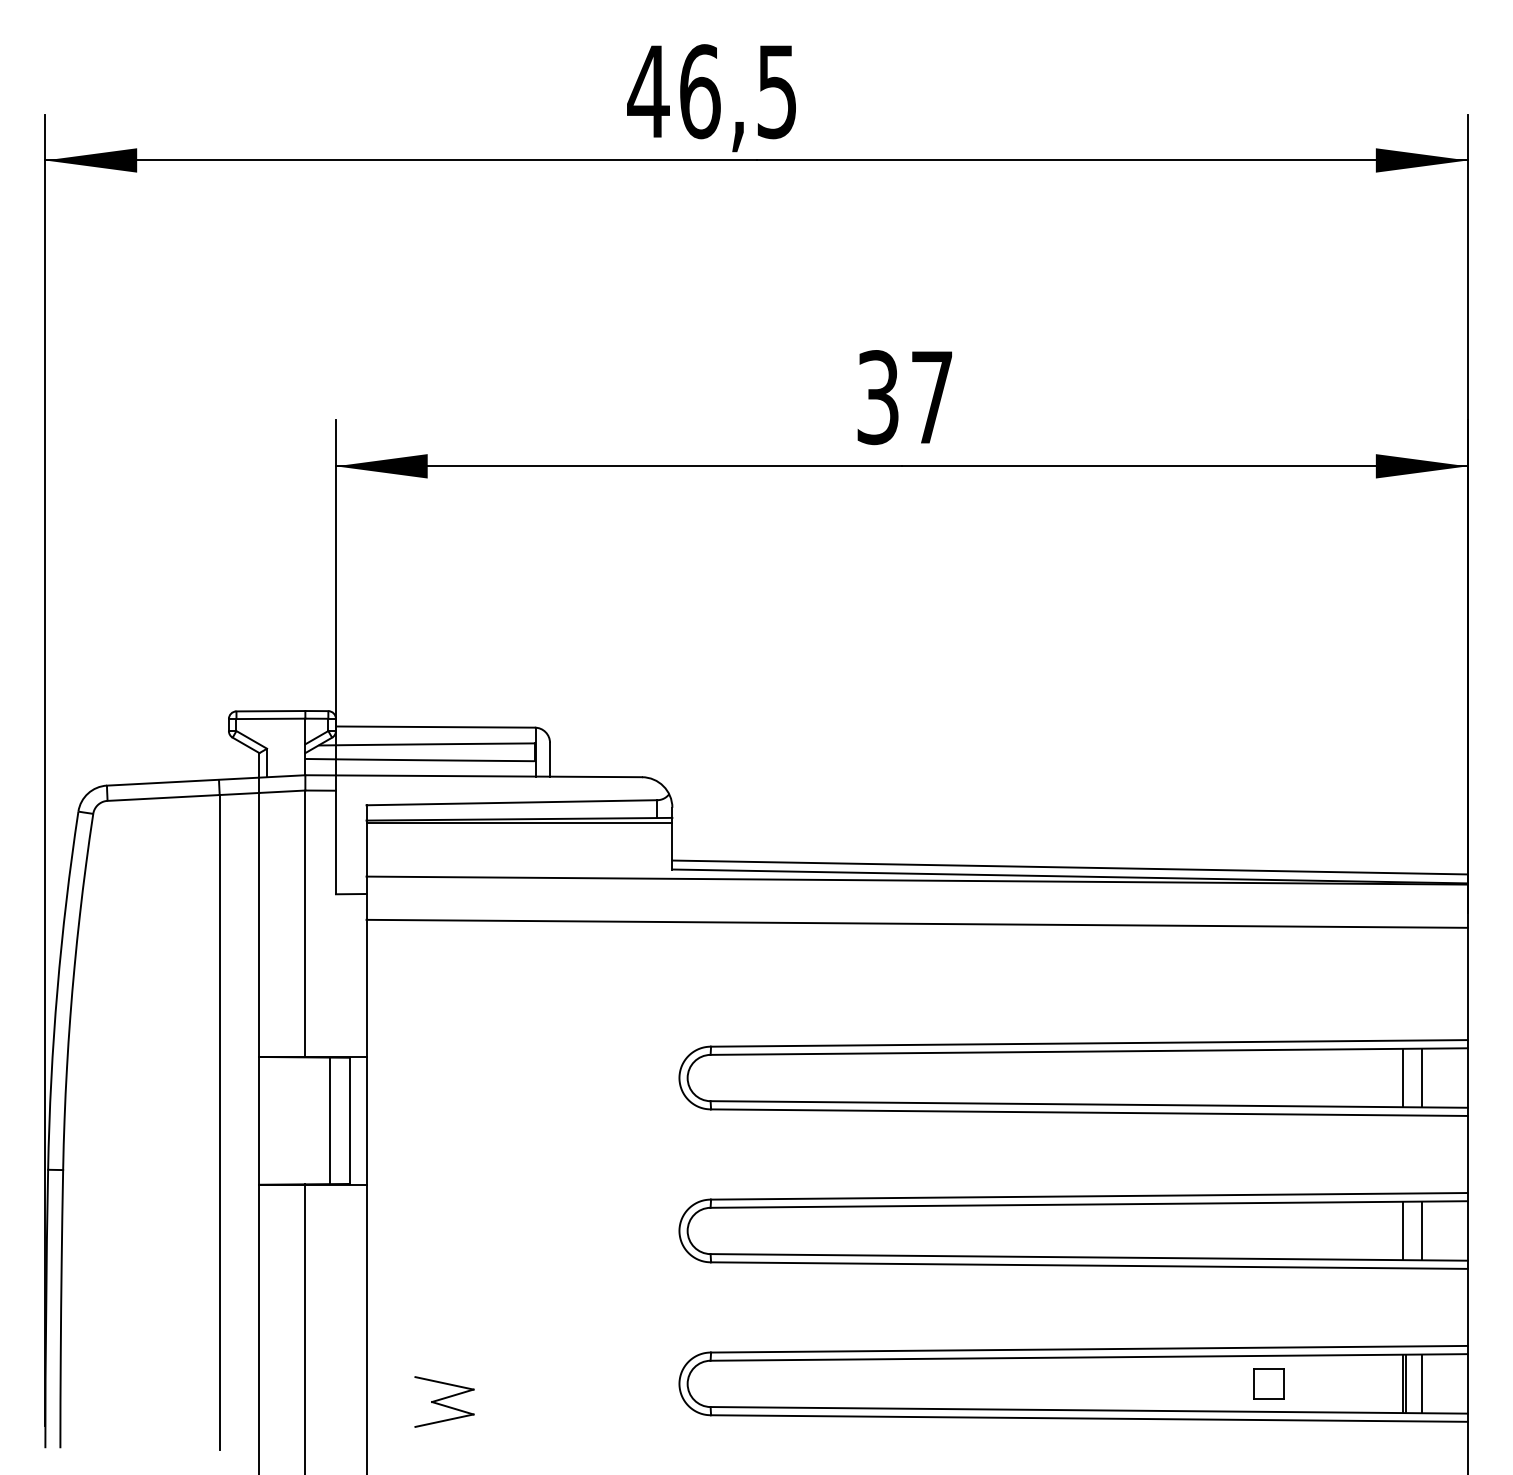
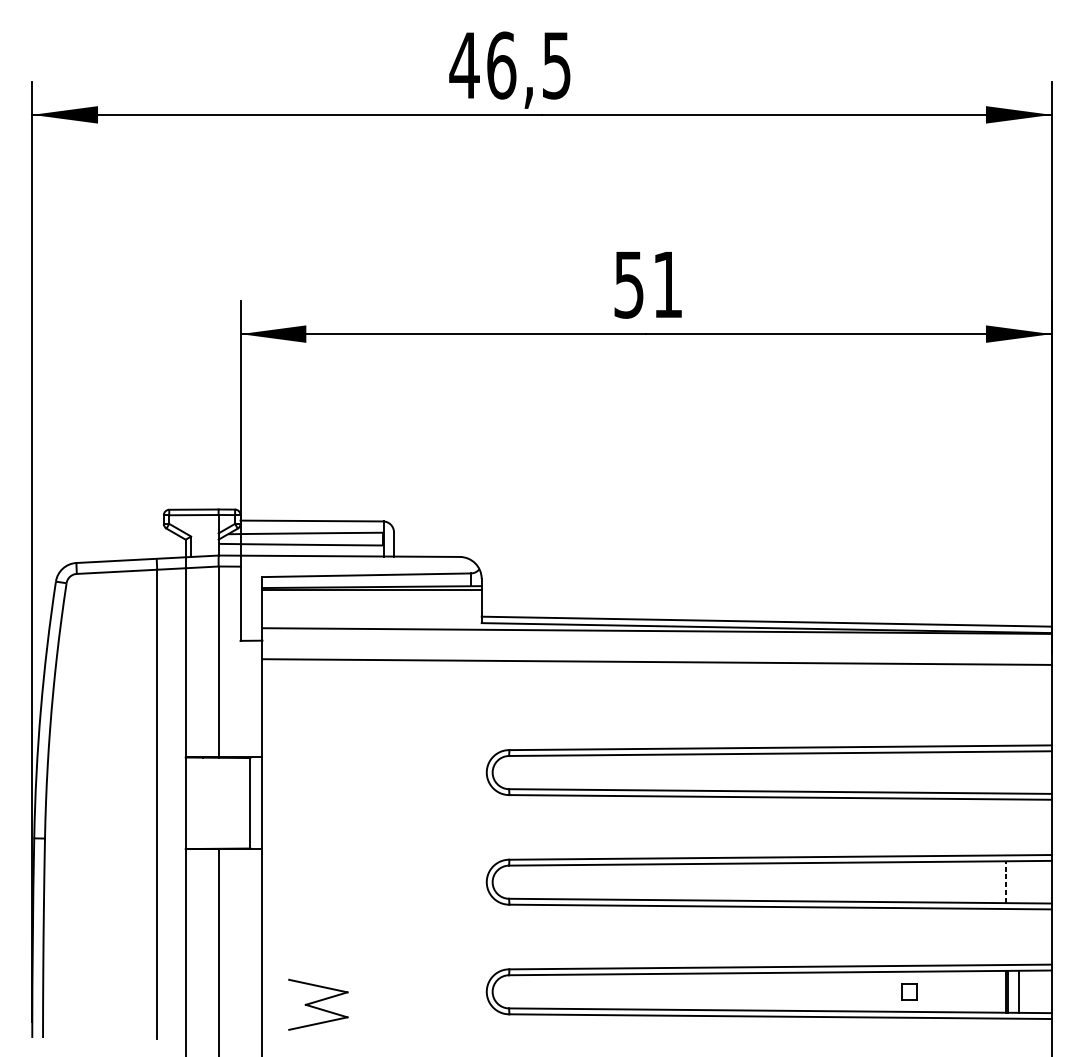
text: (905, 397) -> (648, 284), 37 -> 51
line: (1403, 1077) -> (1005, 772), removed
line: (1421, 1077) -> (1018, 772), removed
line: (330, 1120) -> (236, 803), removed
line: (1403, 1230) -> (1005, 881), solid -> dashed
line: (1421, 1230) -> (1018, 881), removed
part: (1268, 1383) -> (909, 991), size x0.7
part: (444, 1401) -> (318, 1004), size x1.4

